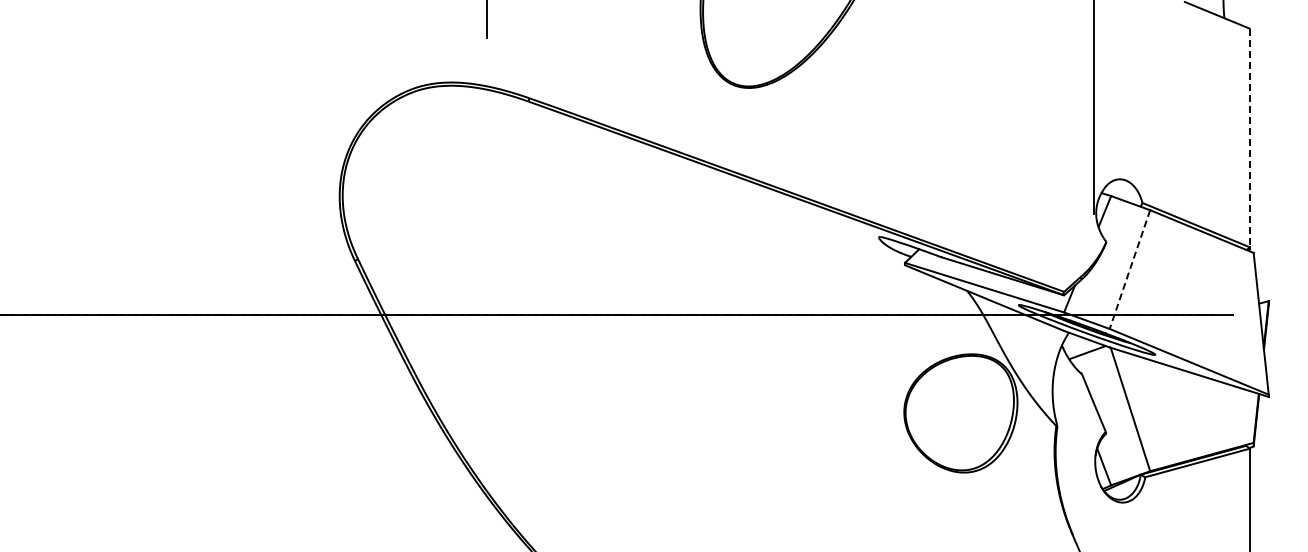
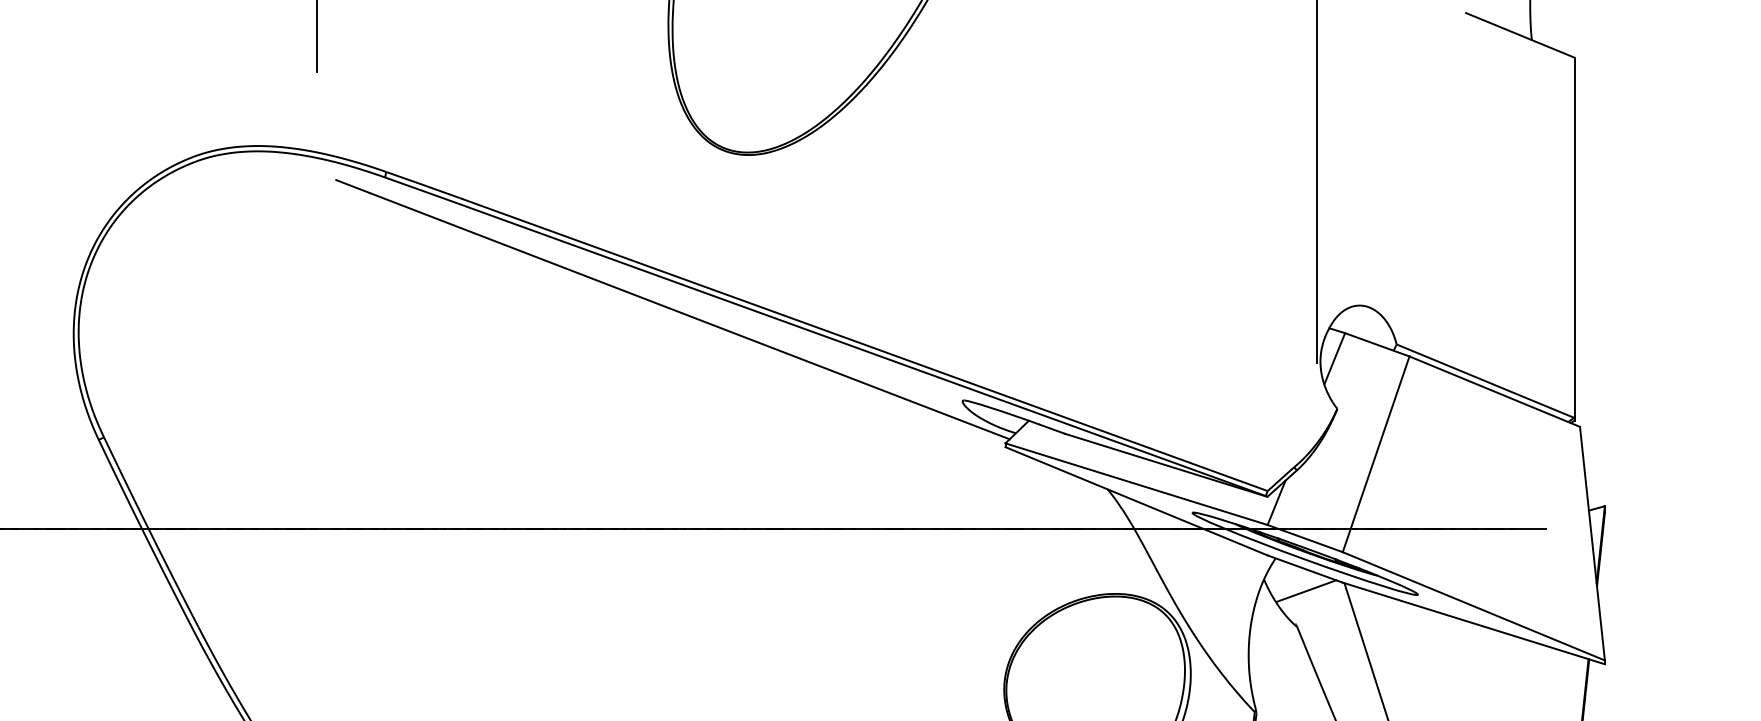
line: (1250, 138) -> (1574, 238), dashed -> solid
line: (703, 181) -> (673, 309), added
line: (1129, 269) -> (1375, 454), dashed -> solid

